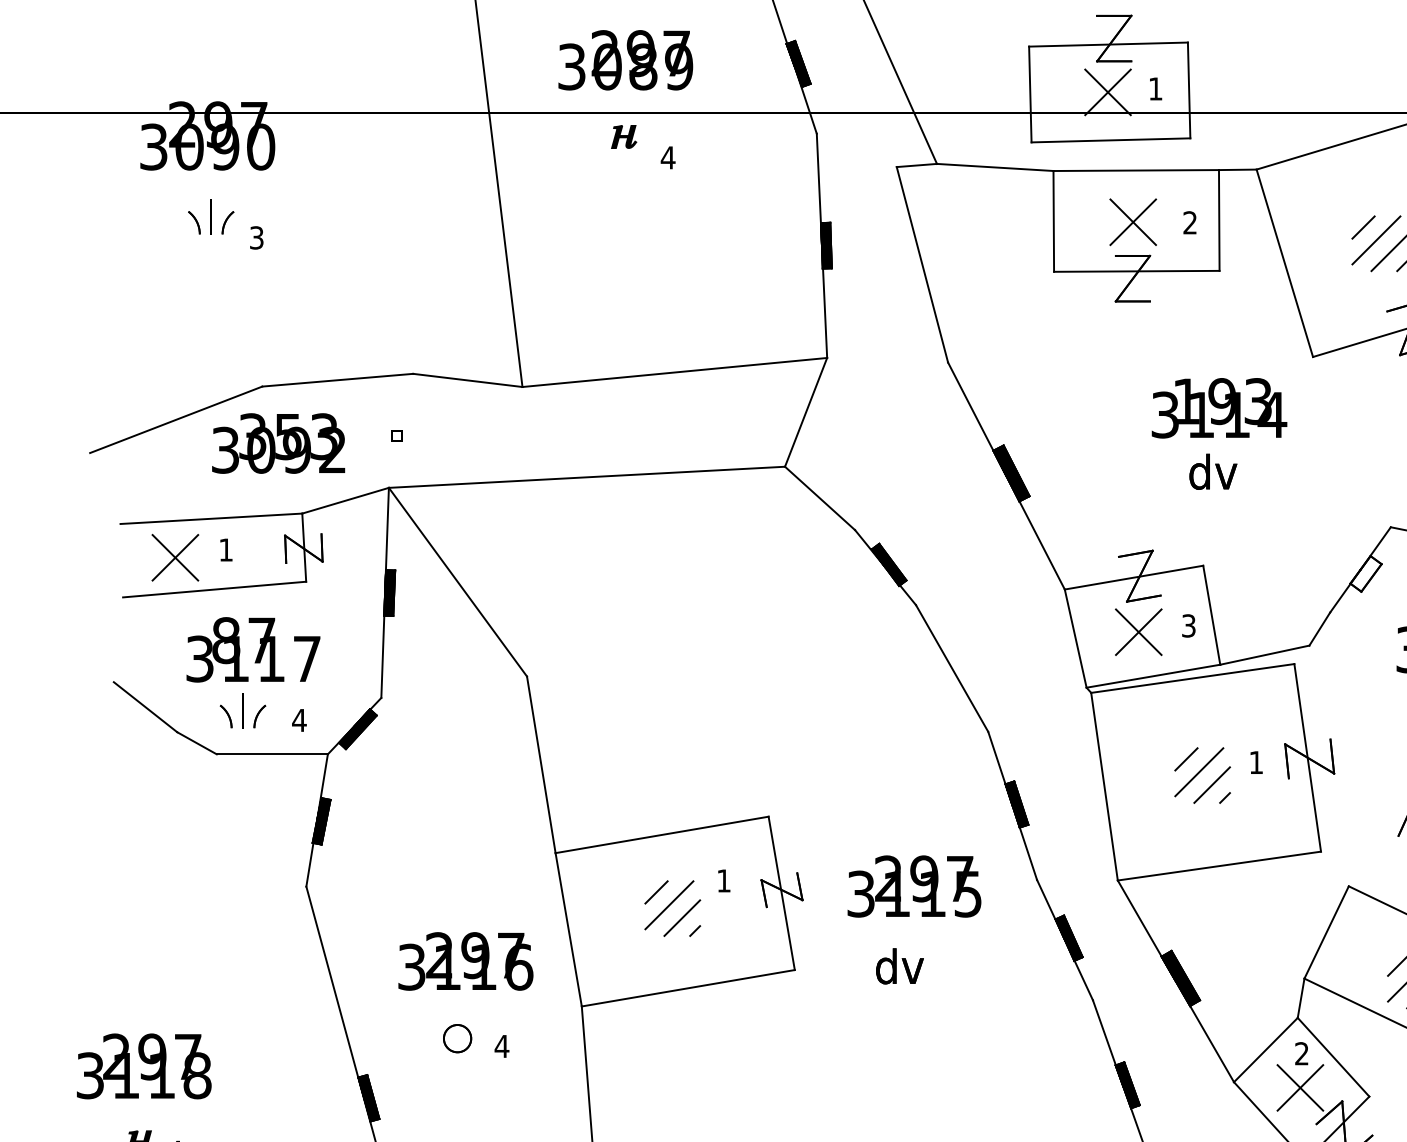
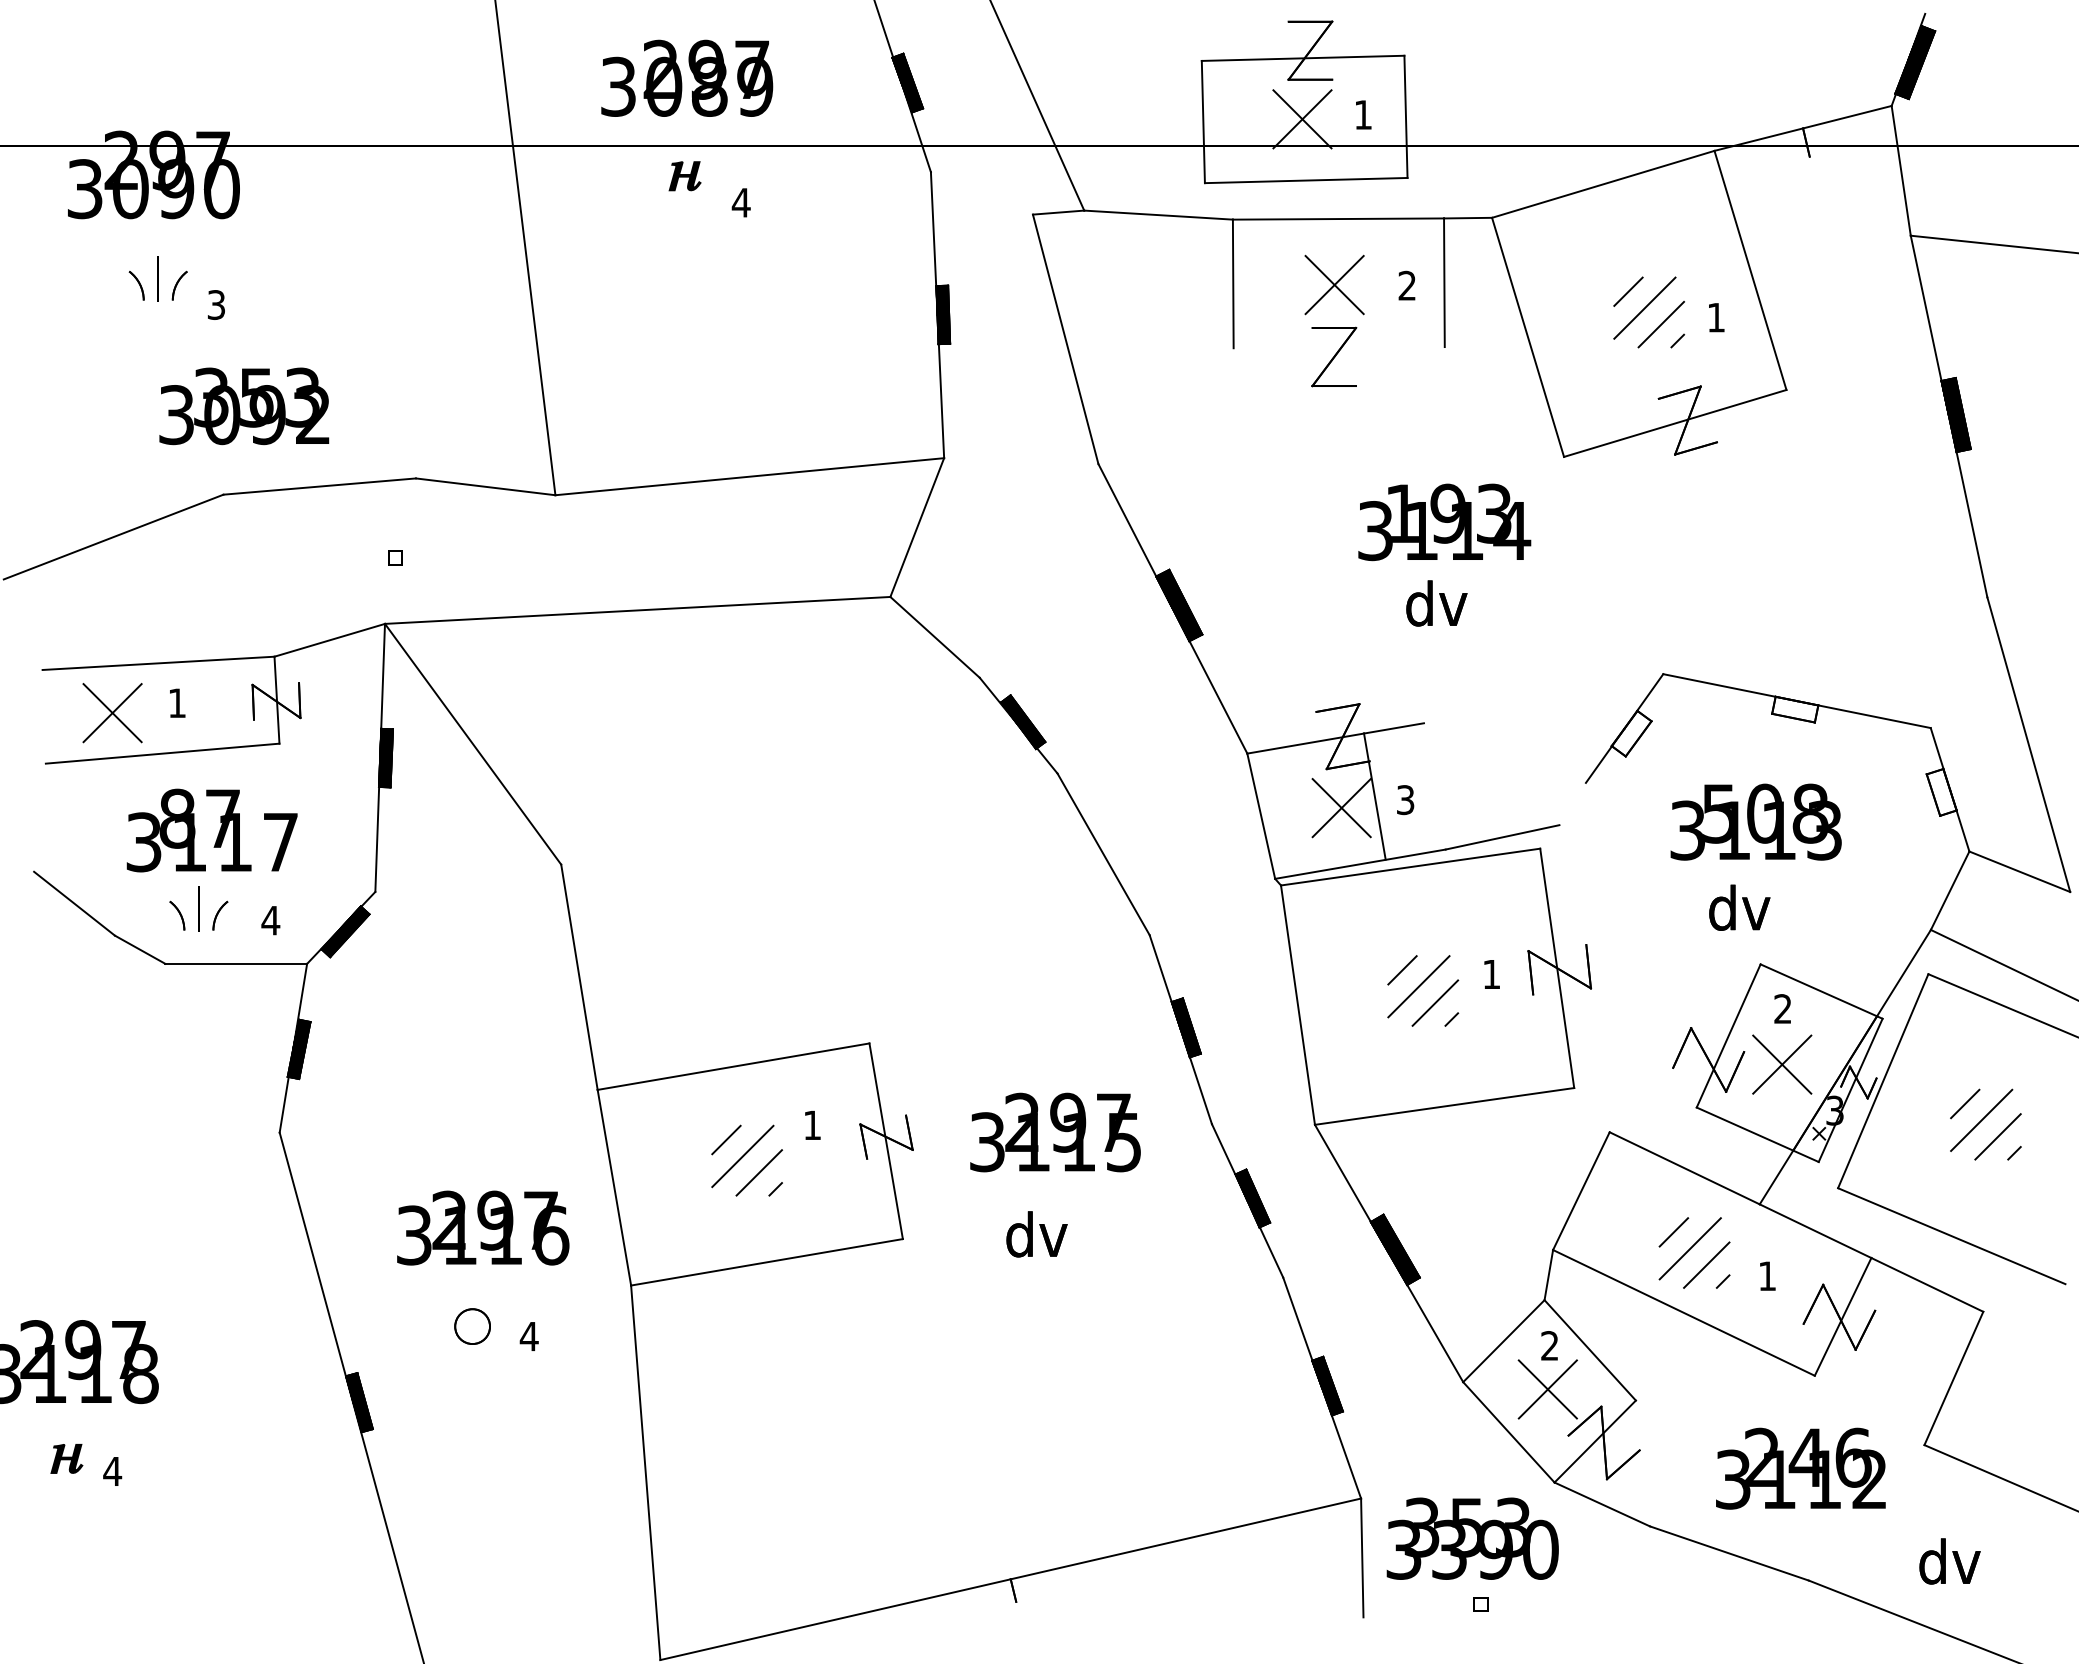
line: (1136, 271) -> (1338, 347), removed
text: (278, 443) -> (244, 406), moved
line: (1211, 615) -> (1374, 796), moved
line: (1319, 628) -> (1572, 803), removed

